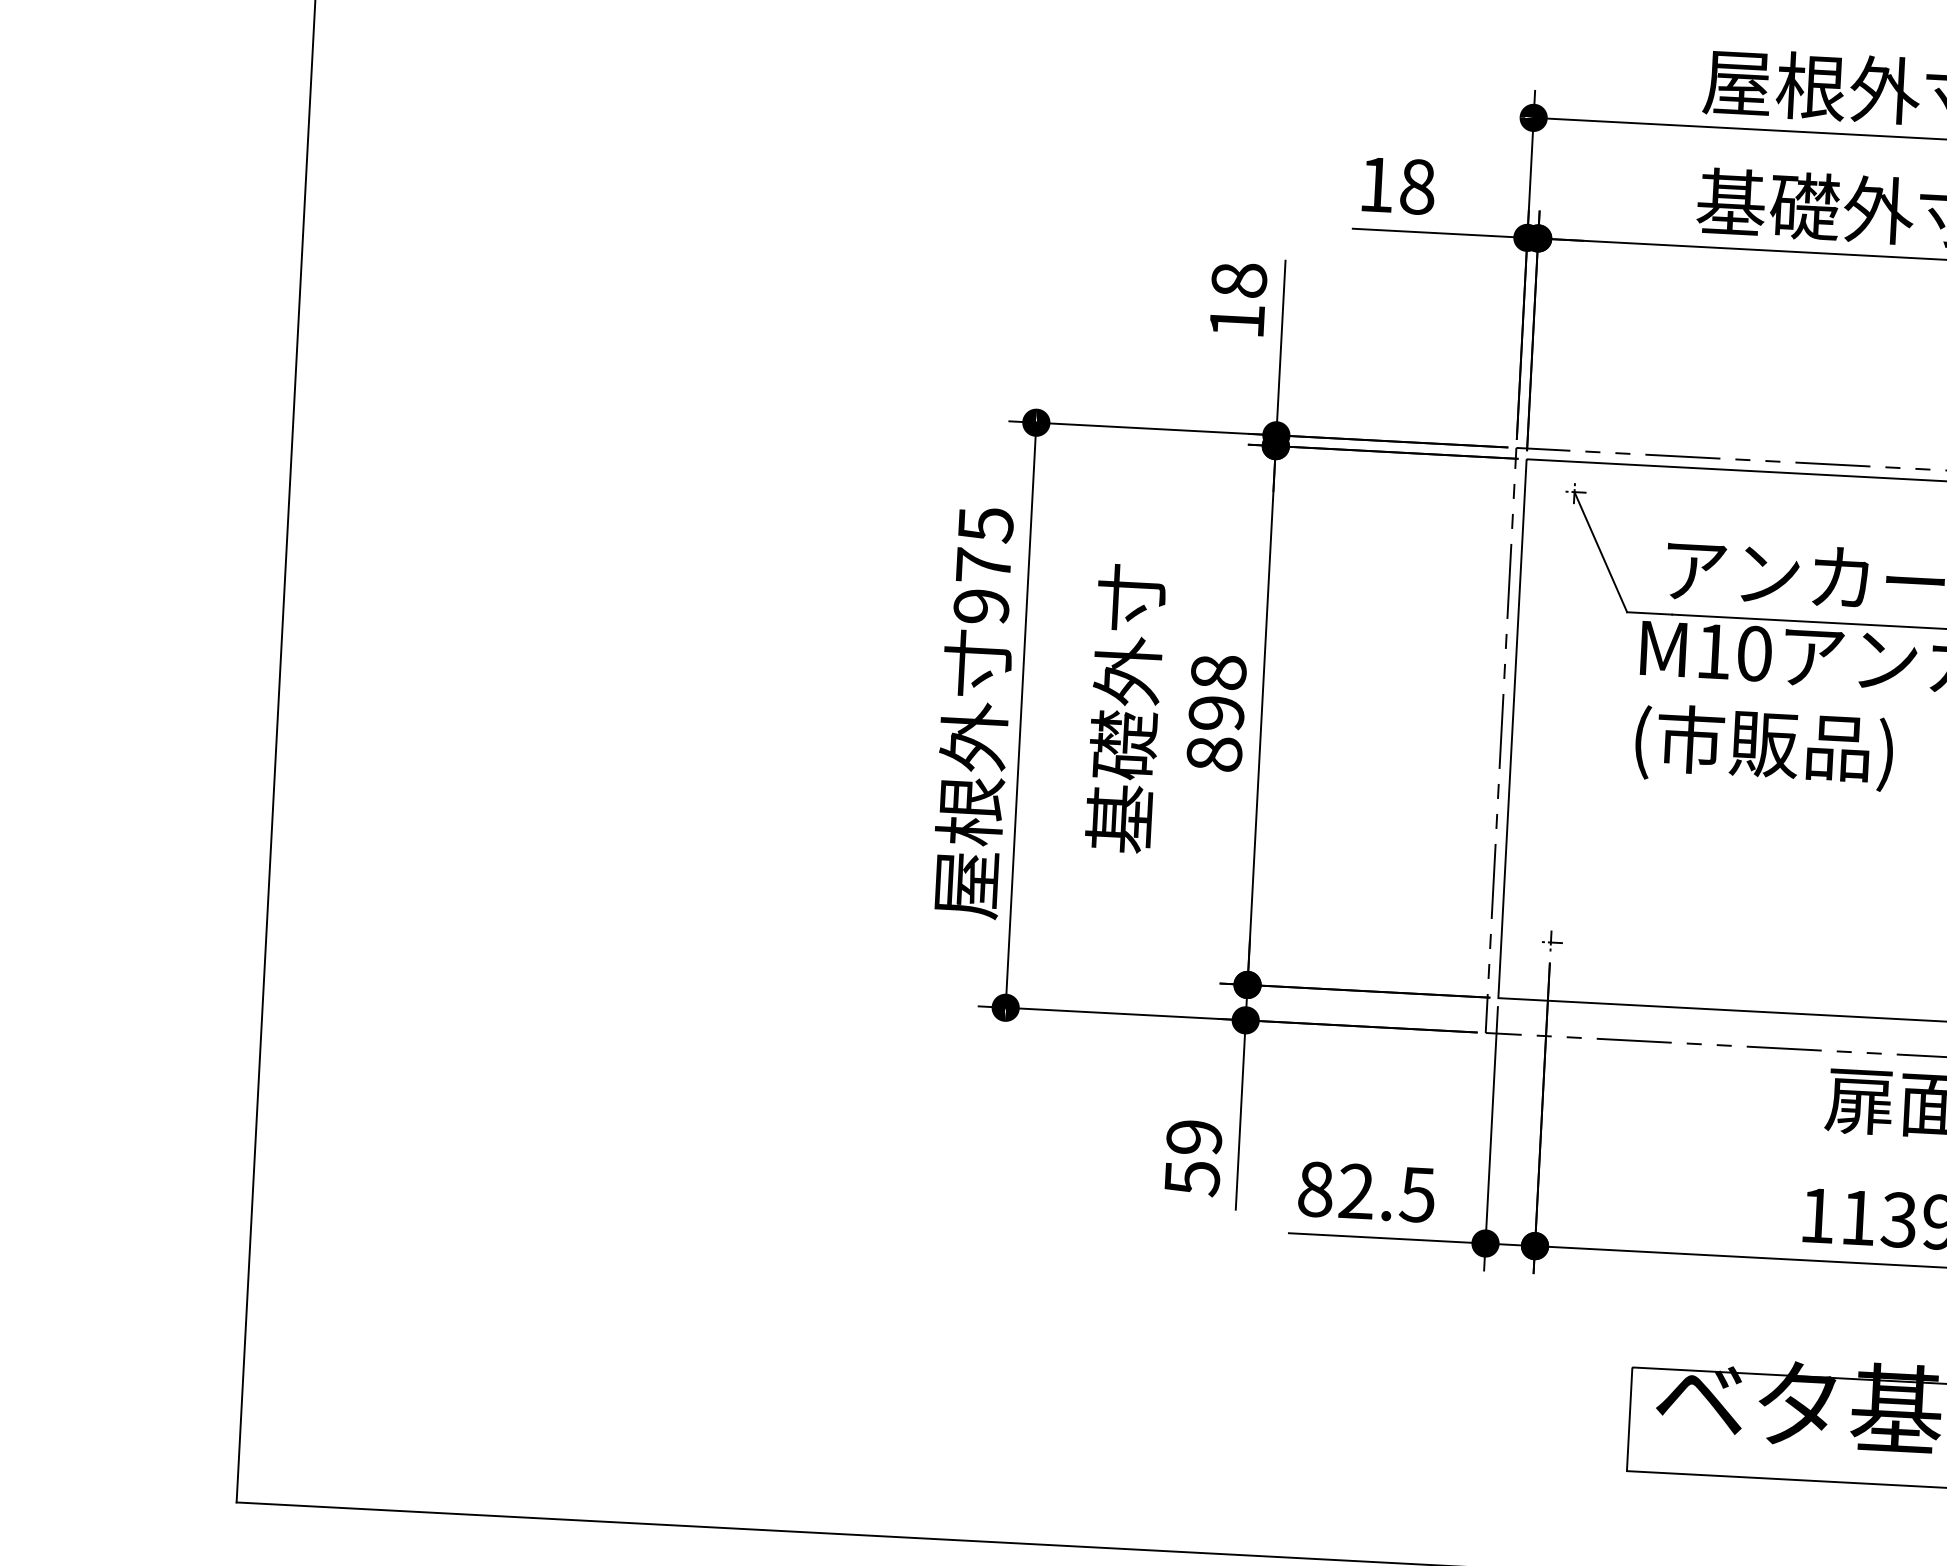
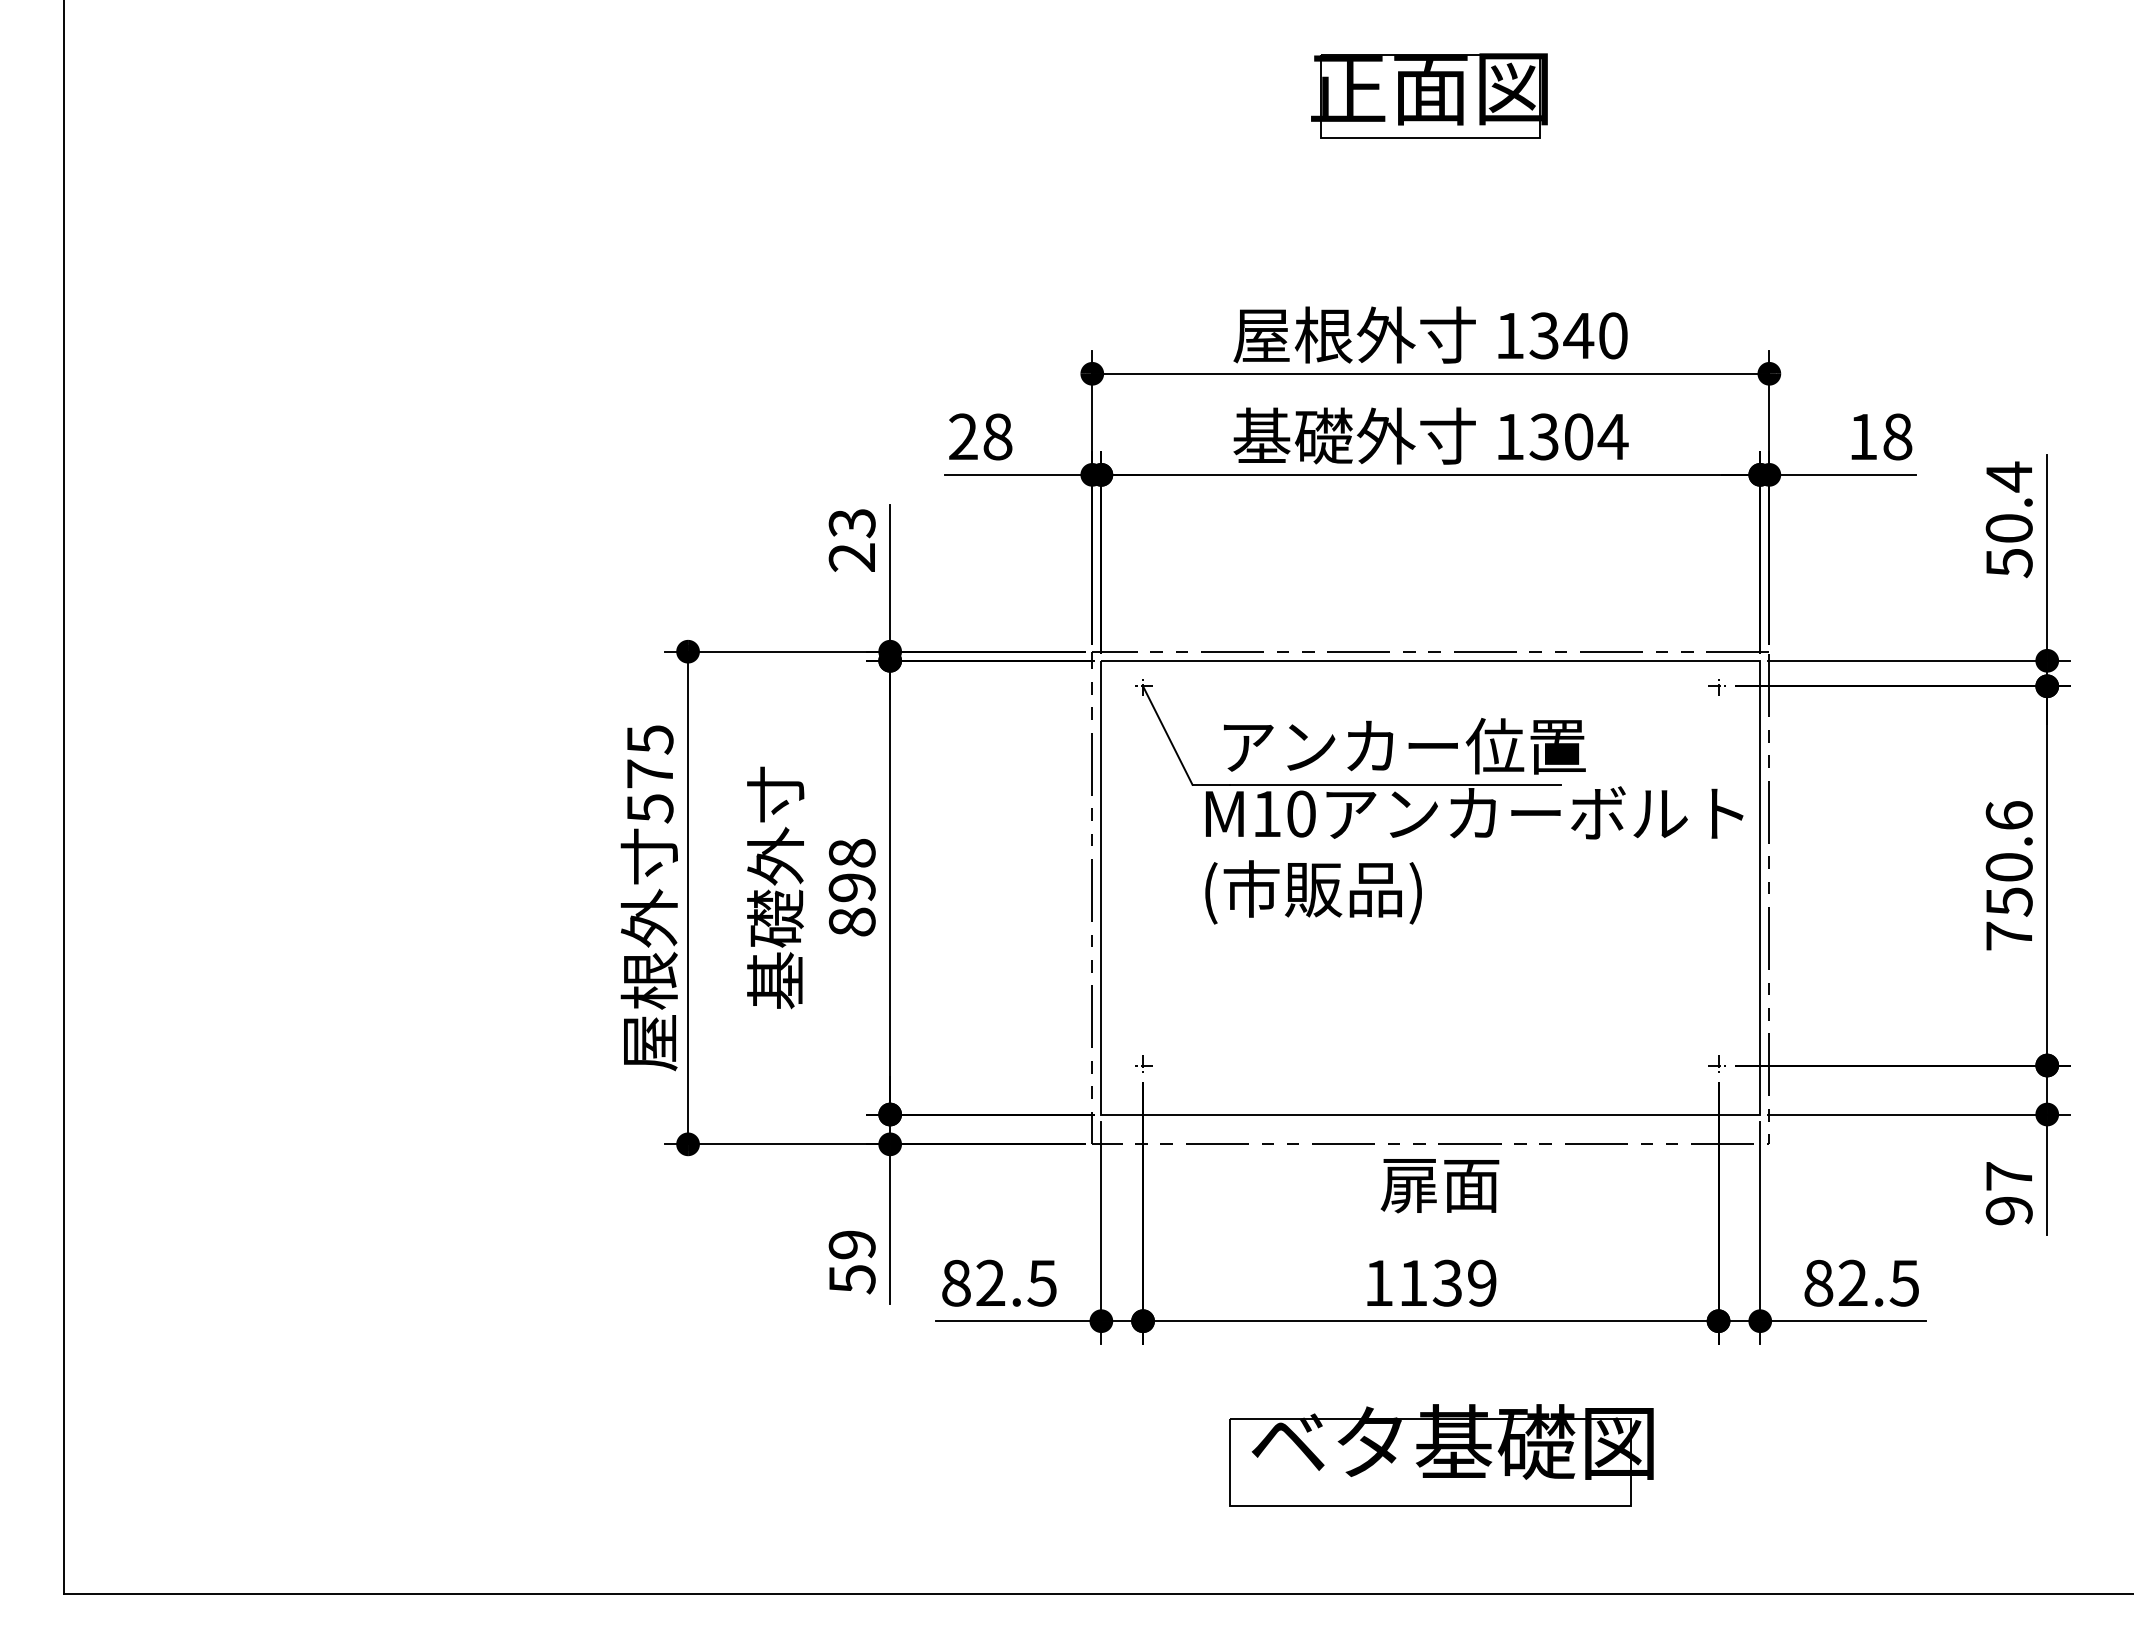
text: (1376, 184) -> (963, 436), 18 -> 28
text: (1237, 299) -> (851, 539), 18 -> 23
text: (980, 606) -> (649, 808), 975 -> 575

